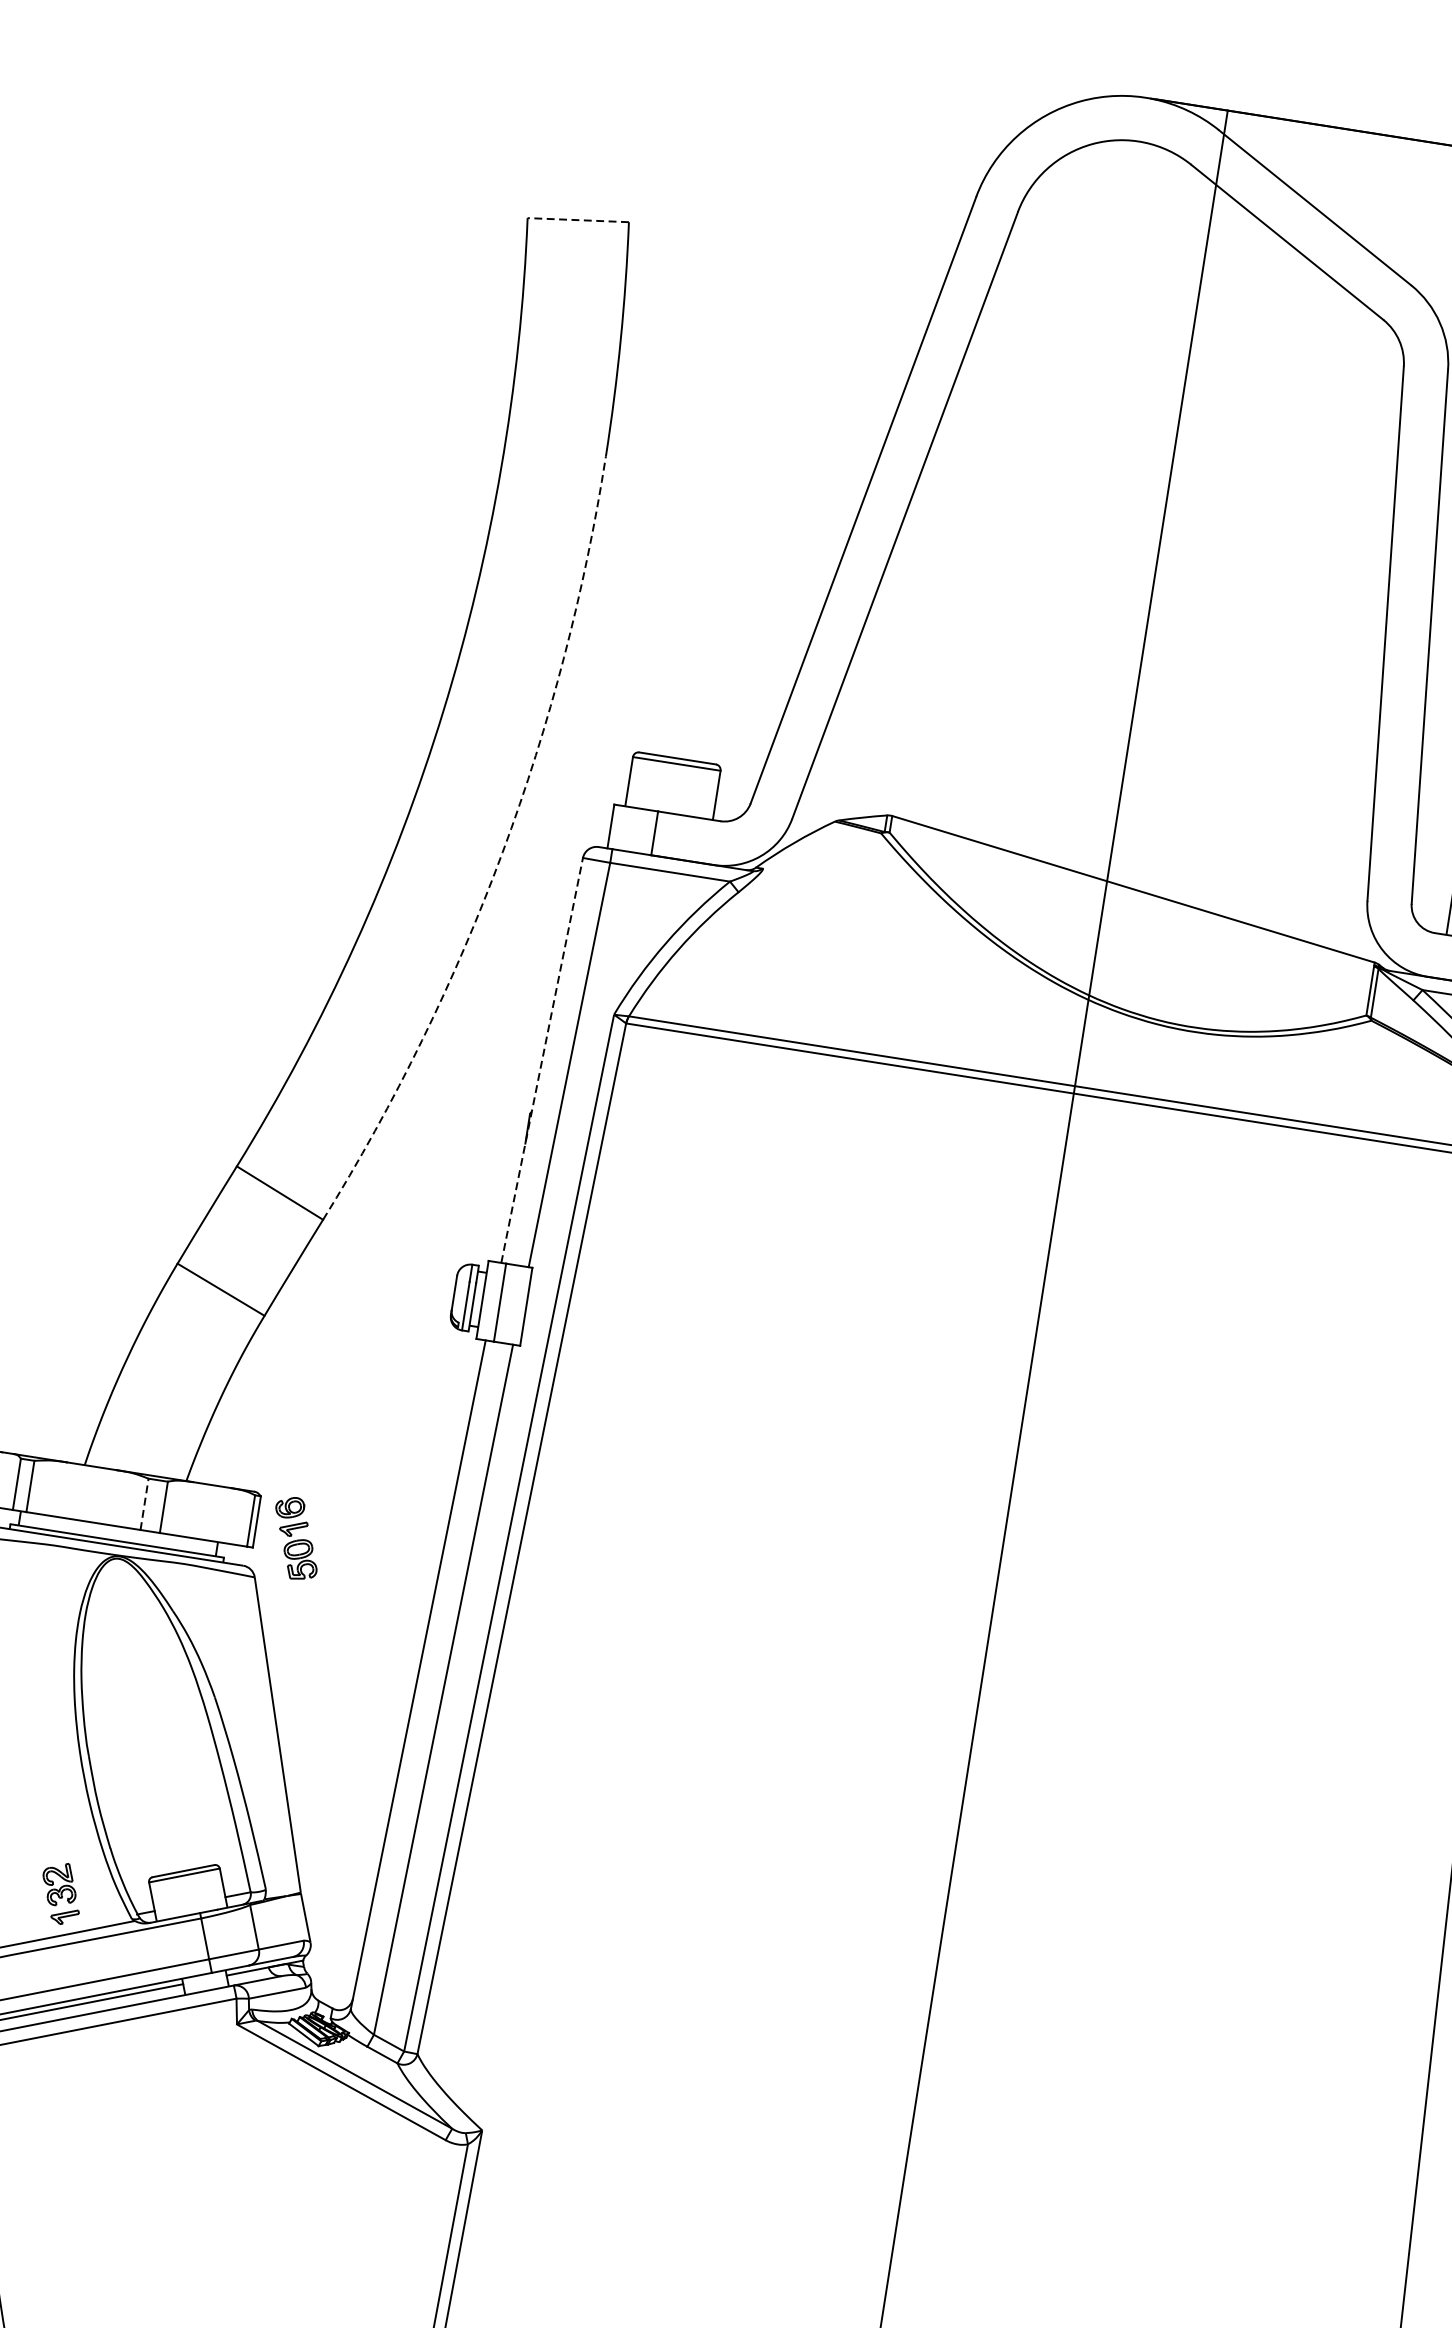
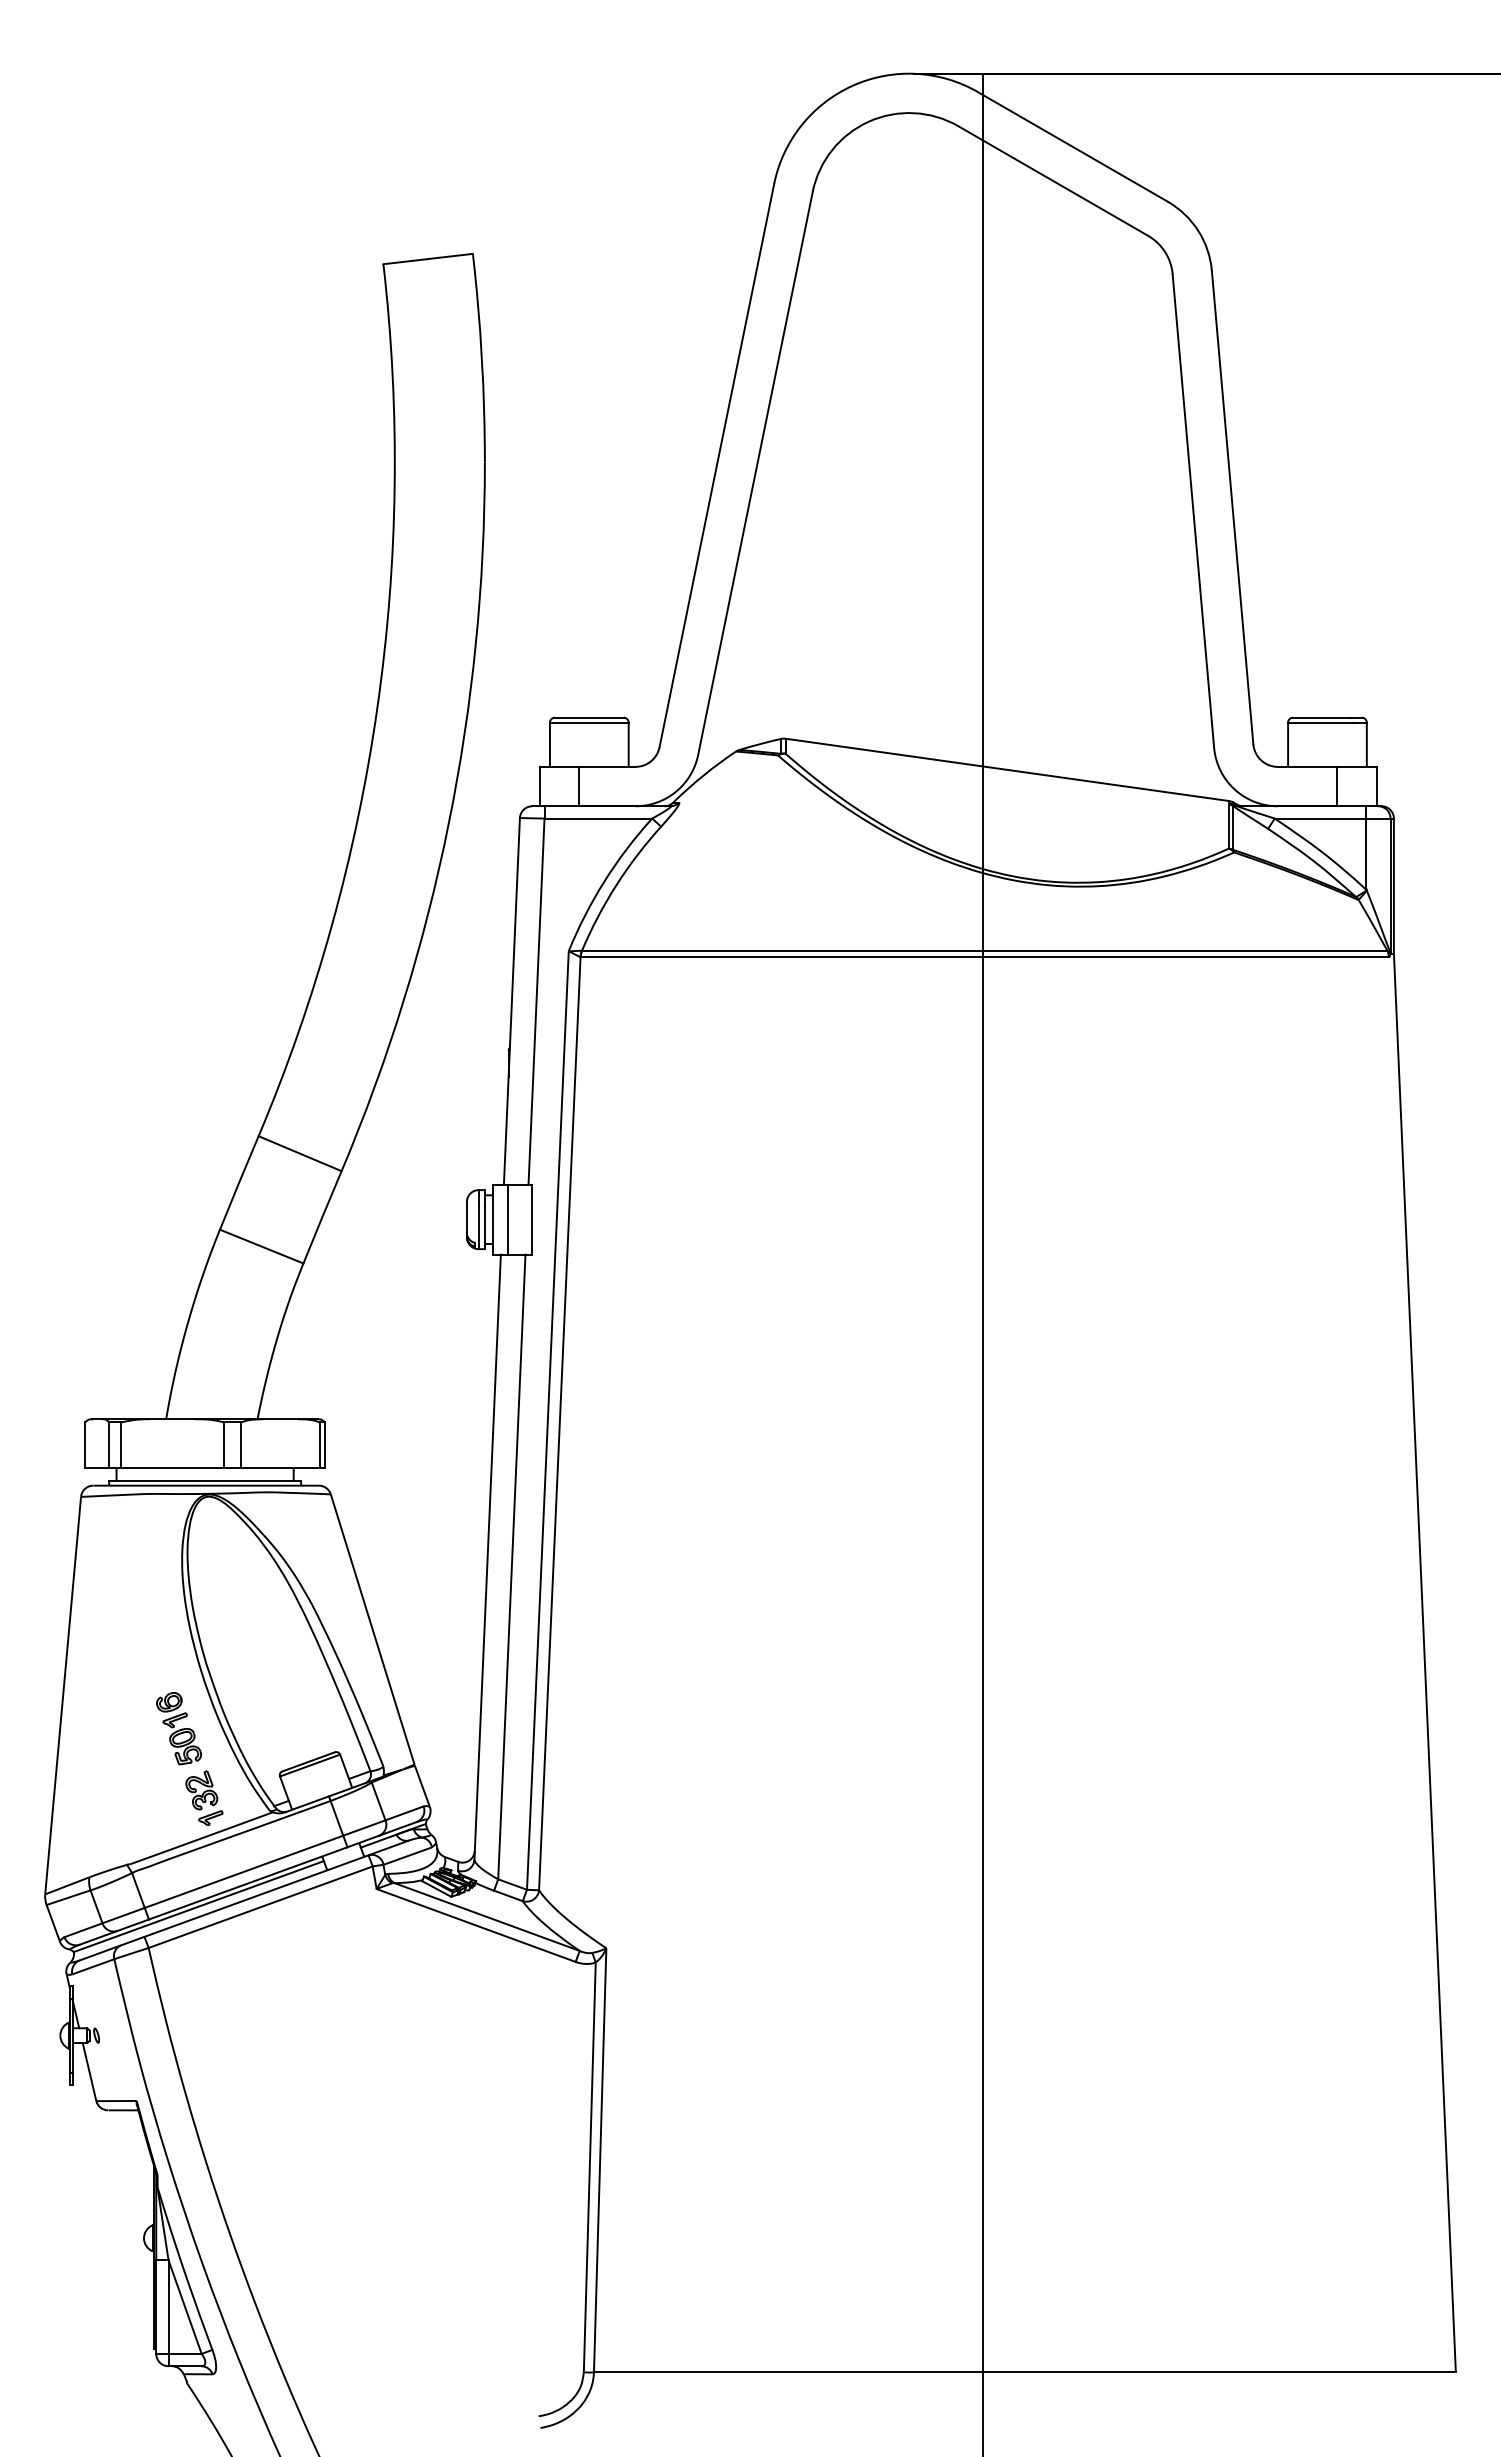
line: (577, 220) -> (427, 259), dashed -> solid
arc: (502, 852) -> (448, 824), dashed -> solid
line: (541, 1059) -> (511, 1000), dashed -> solid
line: (145, 1503) -> (224, 1444), dashed -> solid
part: (295, 1538) -> (178, 1728), moved

